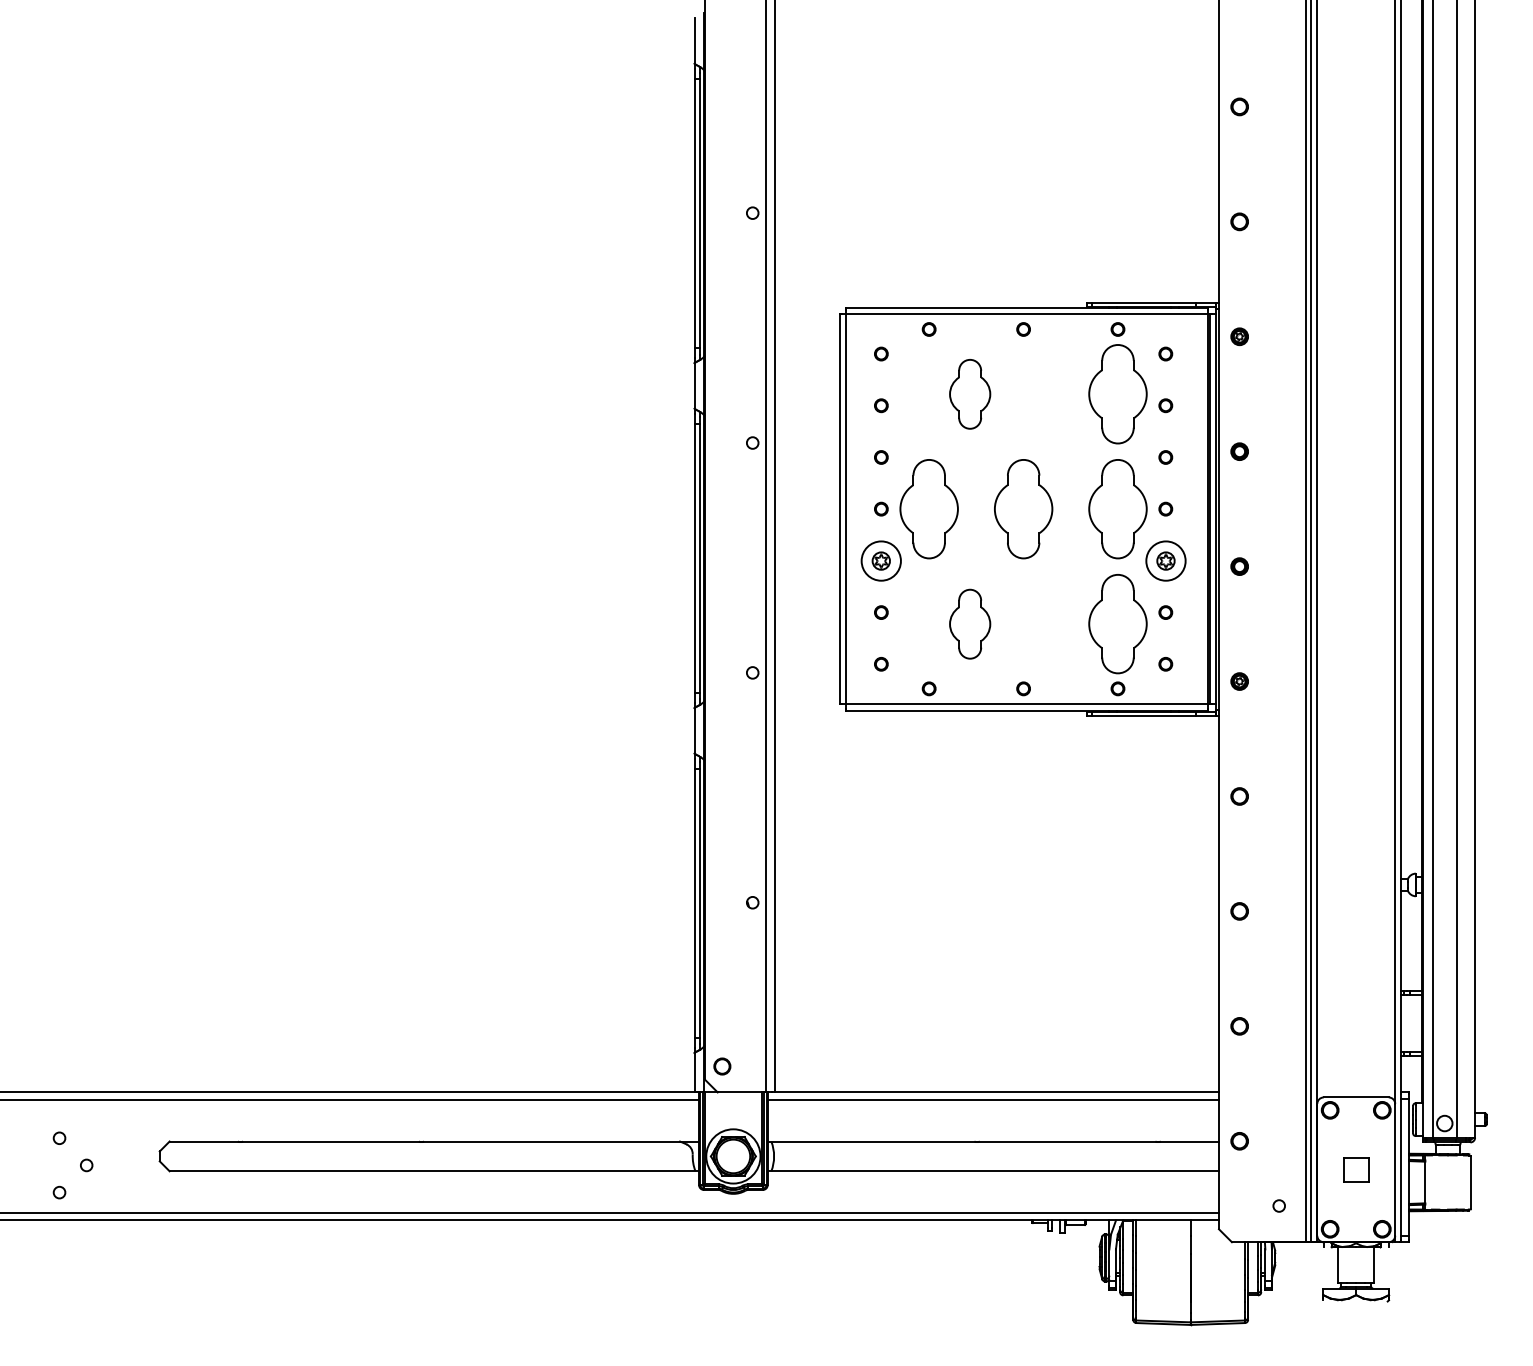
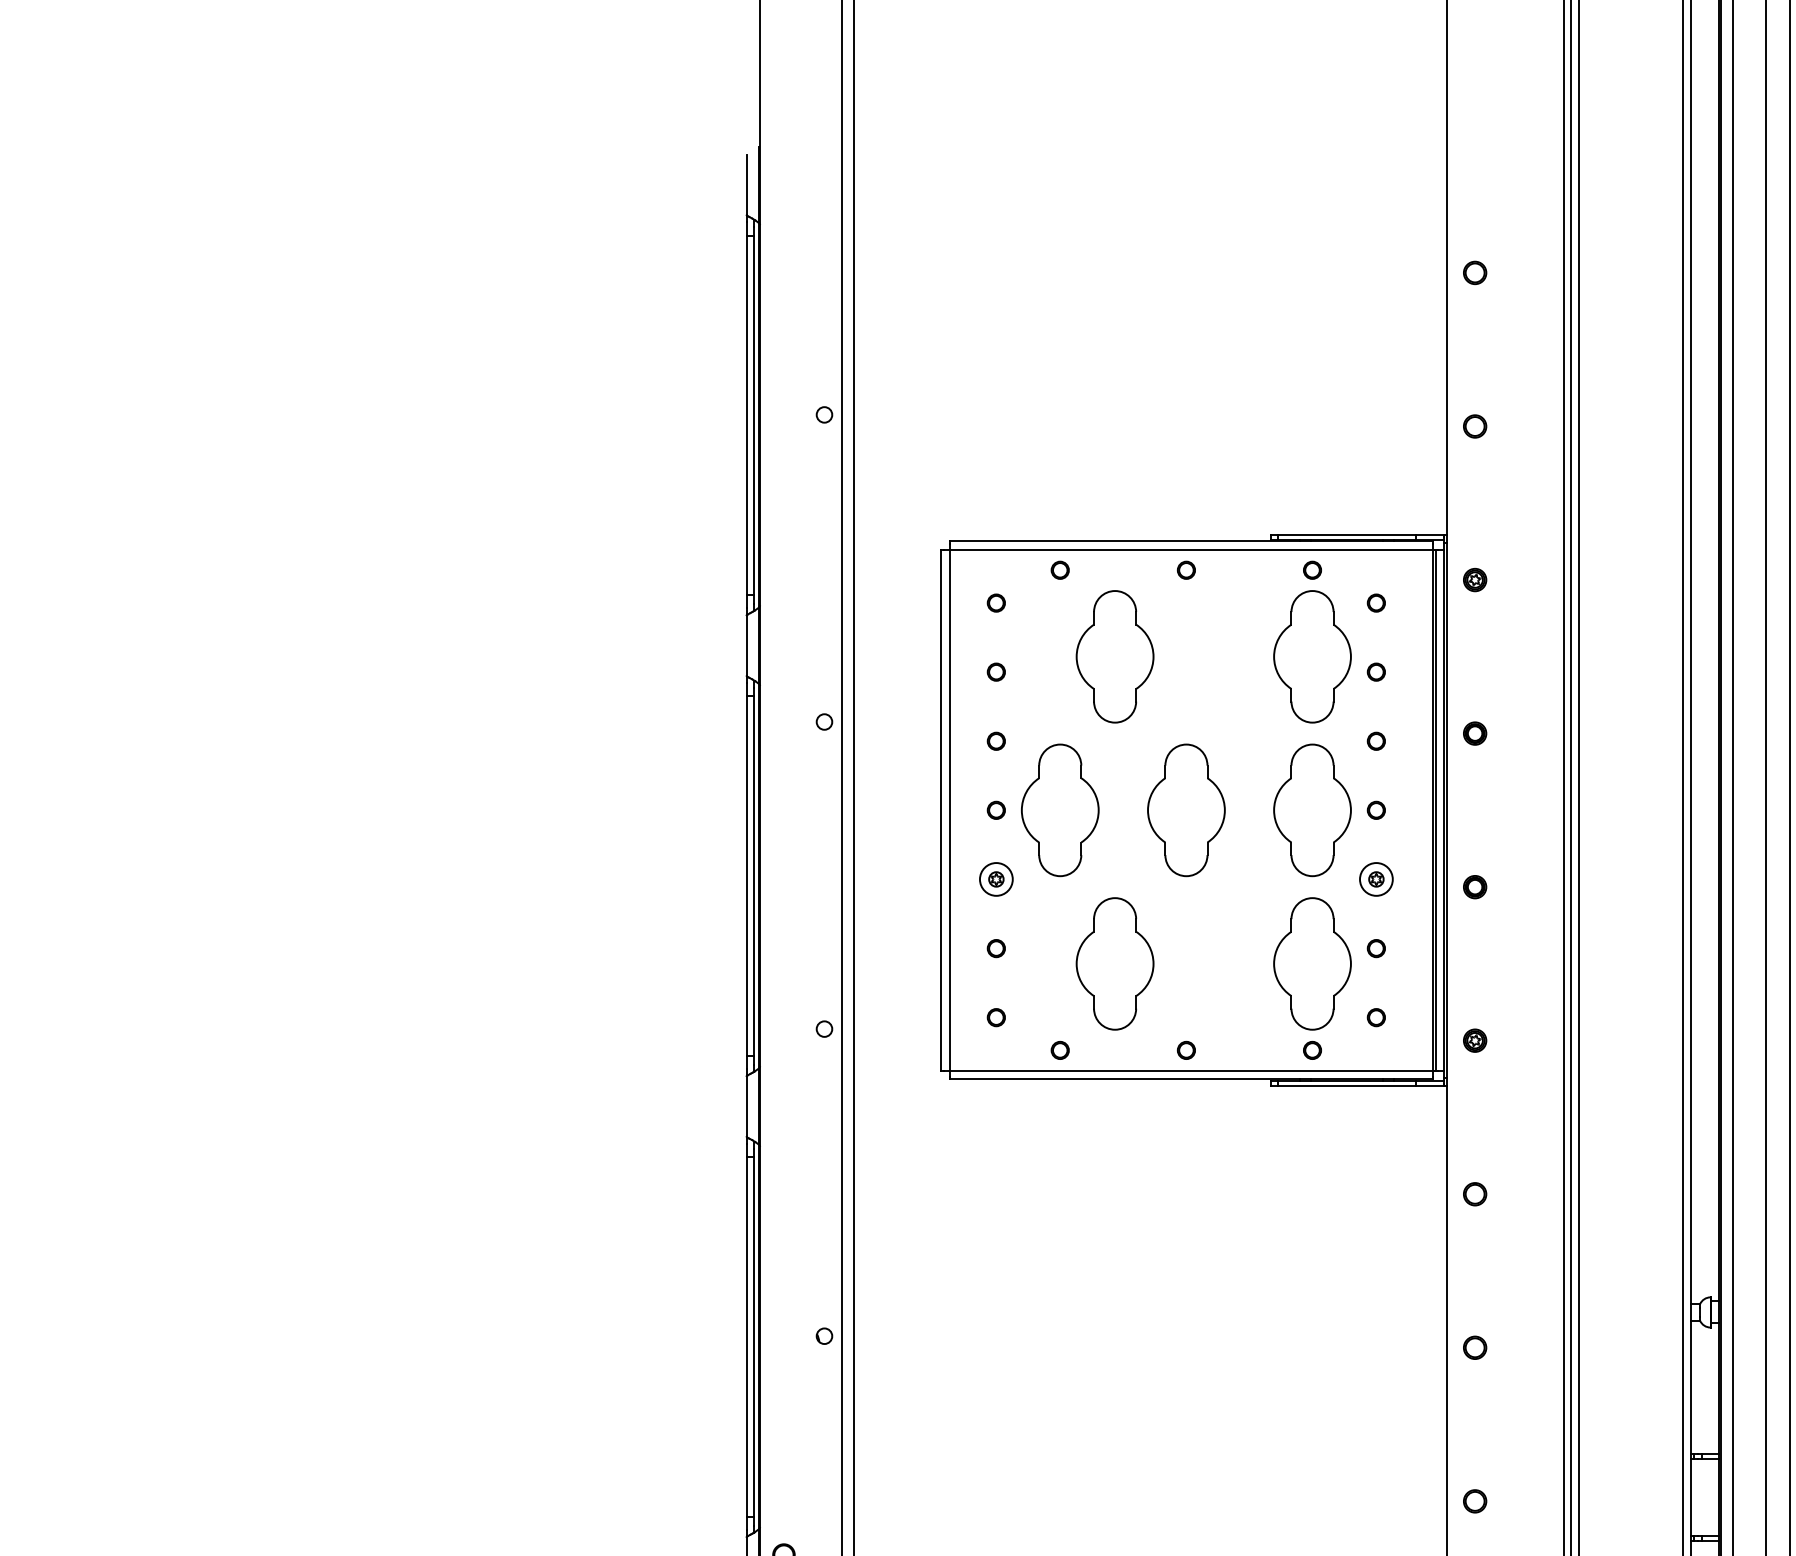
part: (969, 394) -> (1114, 657), size x1.43
part: (881, 560) -> (996, 878), size x0.62
part: (1165, 560) -> (1376, 878), size x0.62
part: (969, 624) -> (1114, 964), size x1.43

